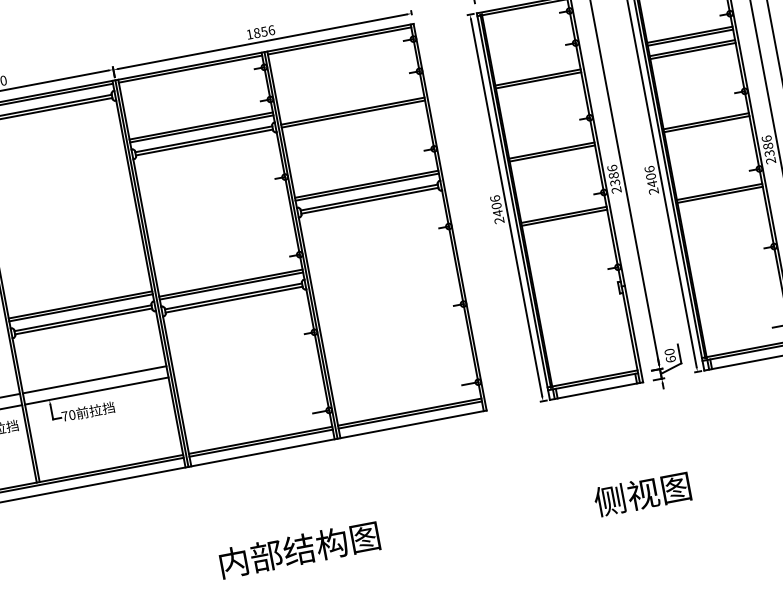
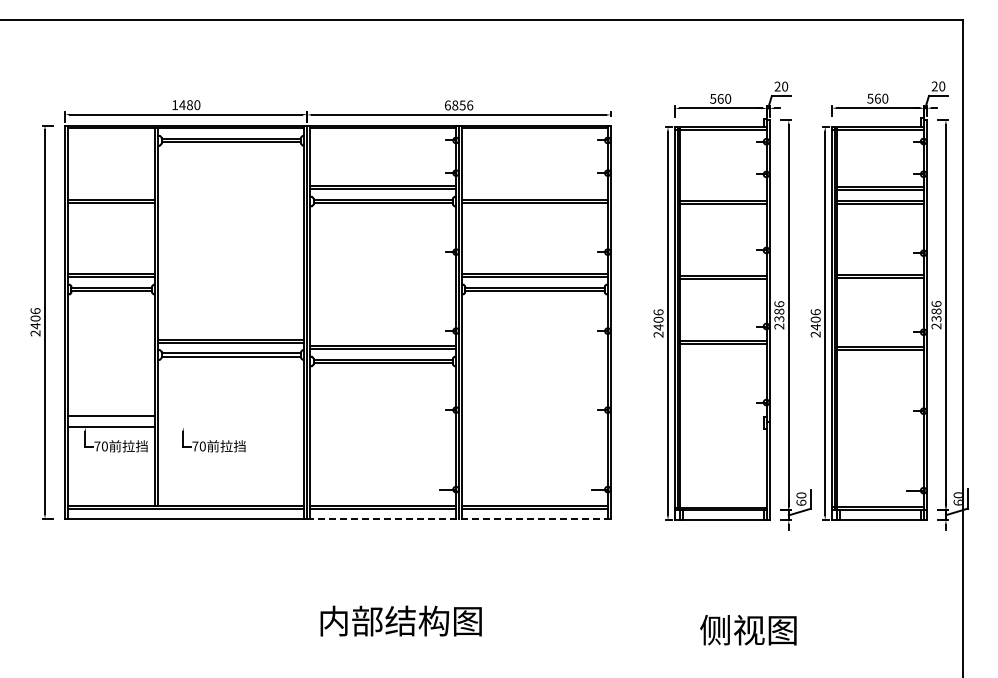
text: (249, 34) -> (447, 105), 1856 -> 6856
line: (94, 379) -> (231, 415), removed
line: (96, 391) -> (231, 427), removed
line: (338, 439) -> (459, 519), solid -> dashed

